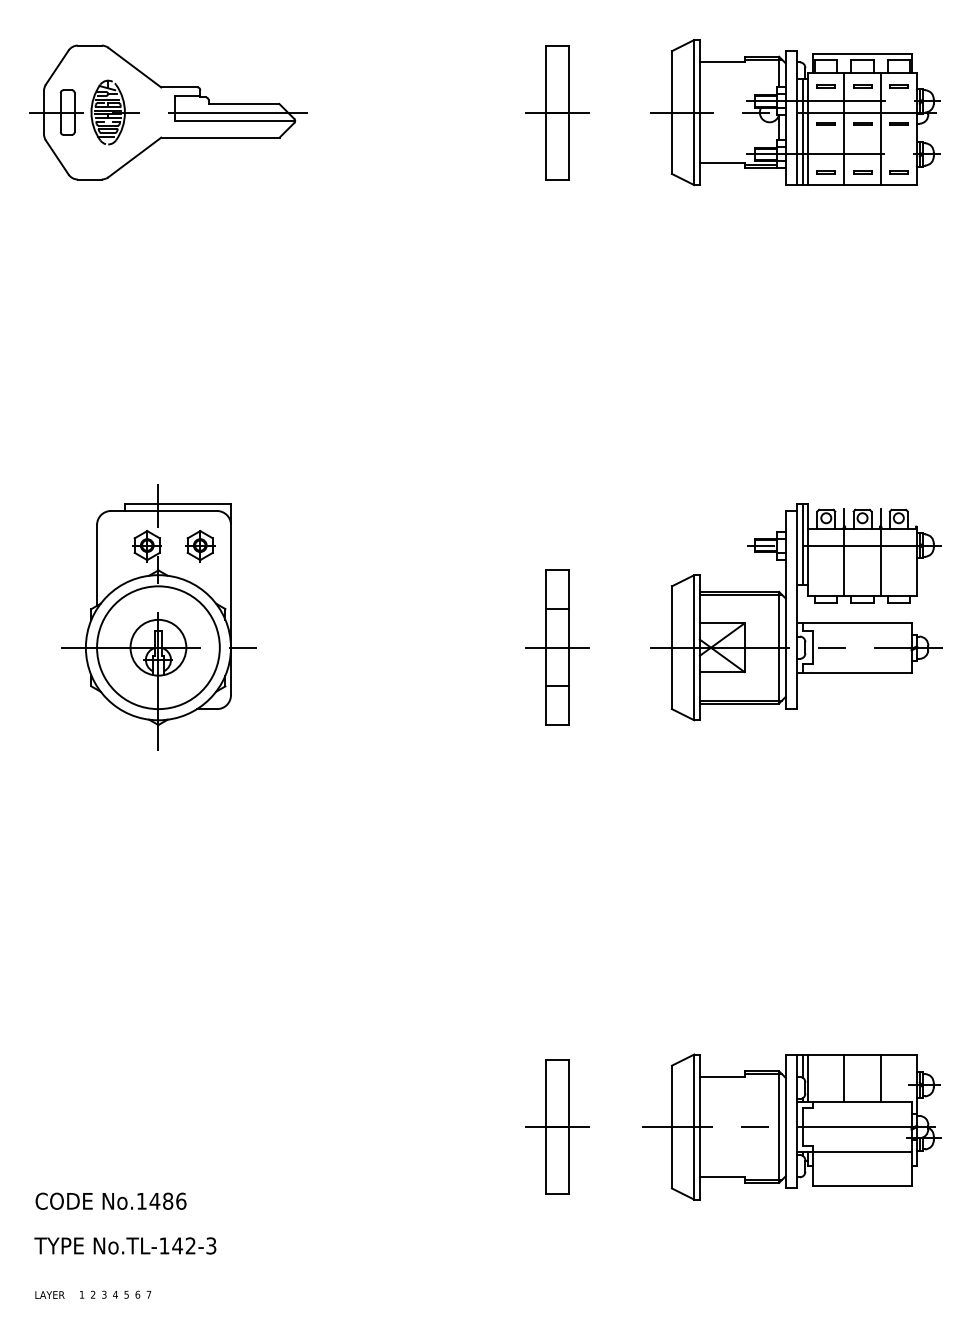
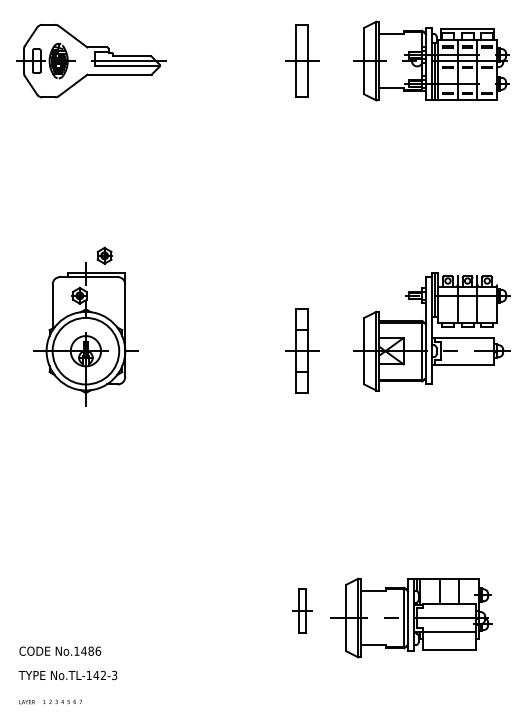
part: (200, 544) -> (104, 255), moved
part: (557, 1126) -> (302, 610), size x0.6
part: (792, 1126) -> (411, 617), moved

